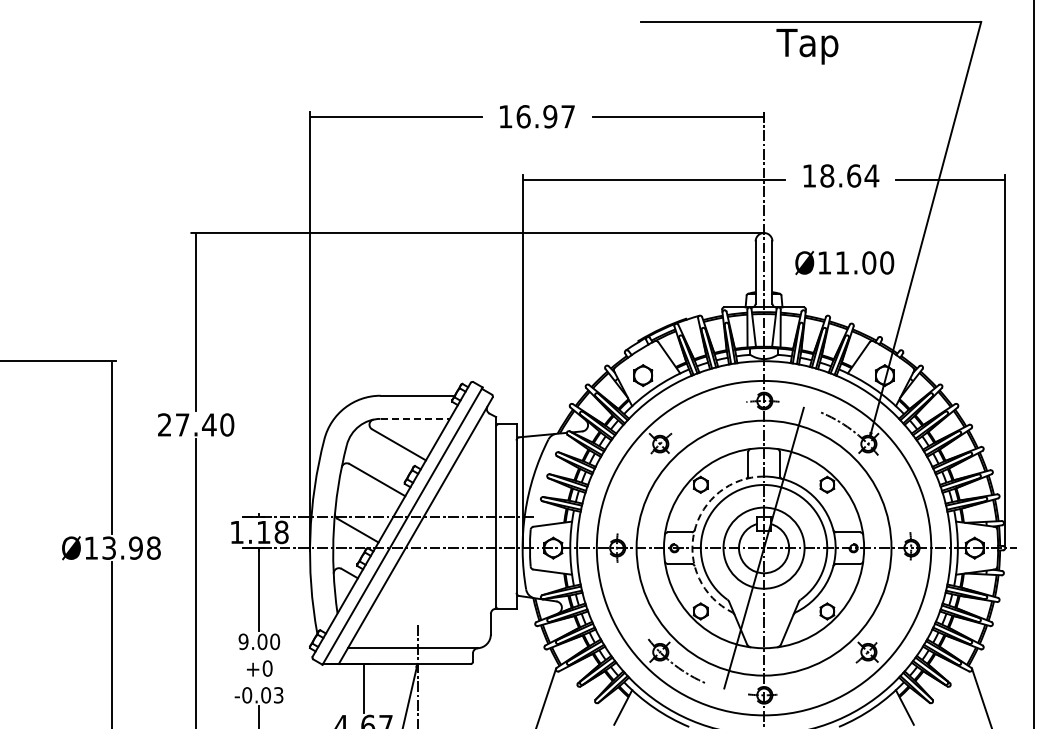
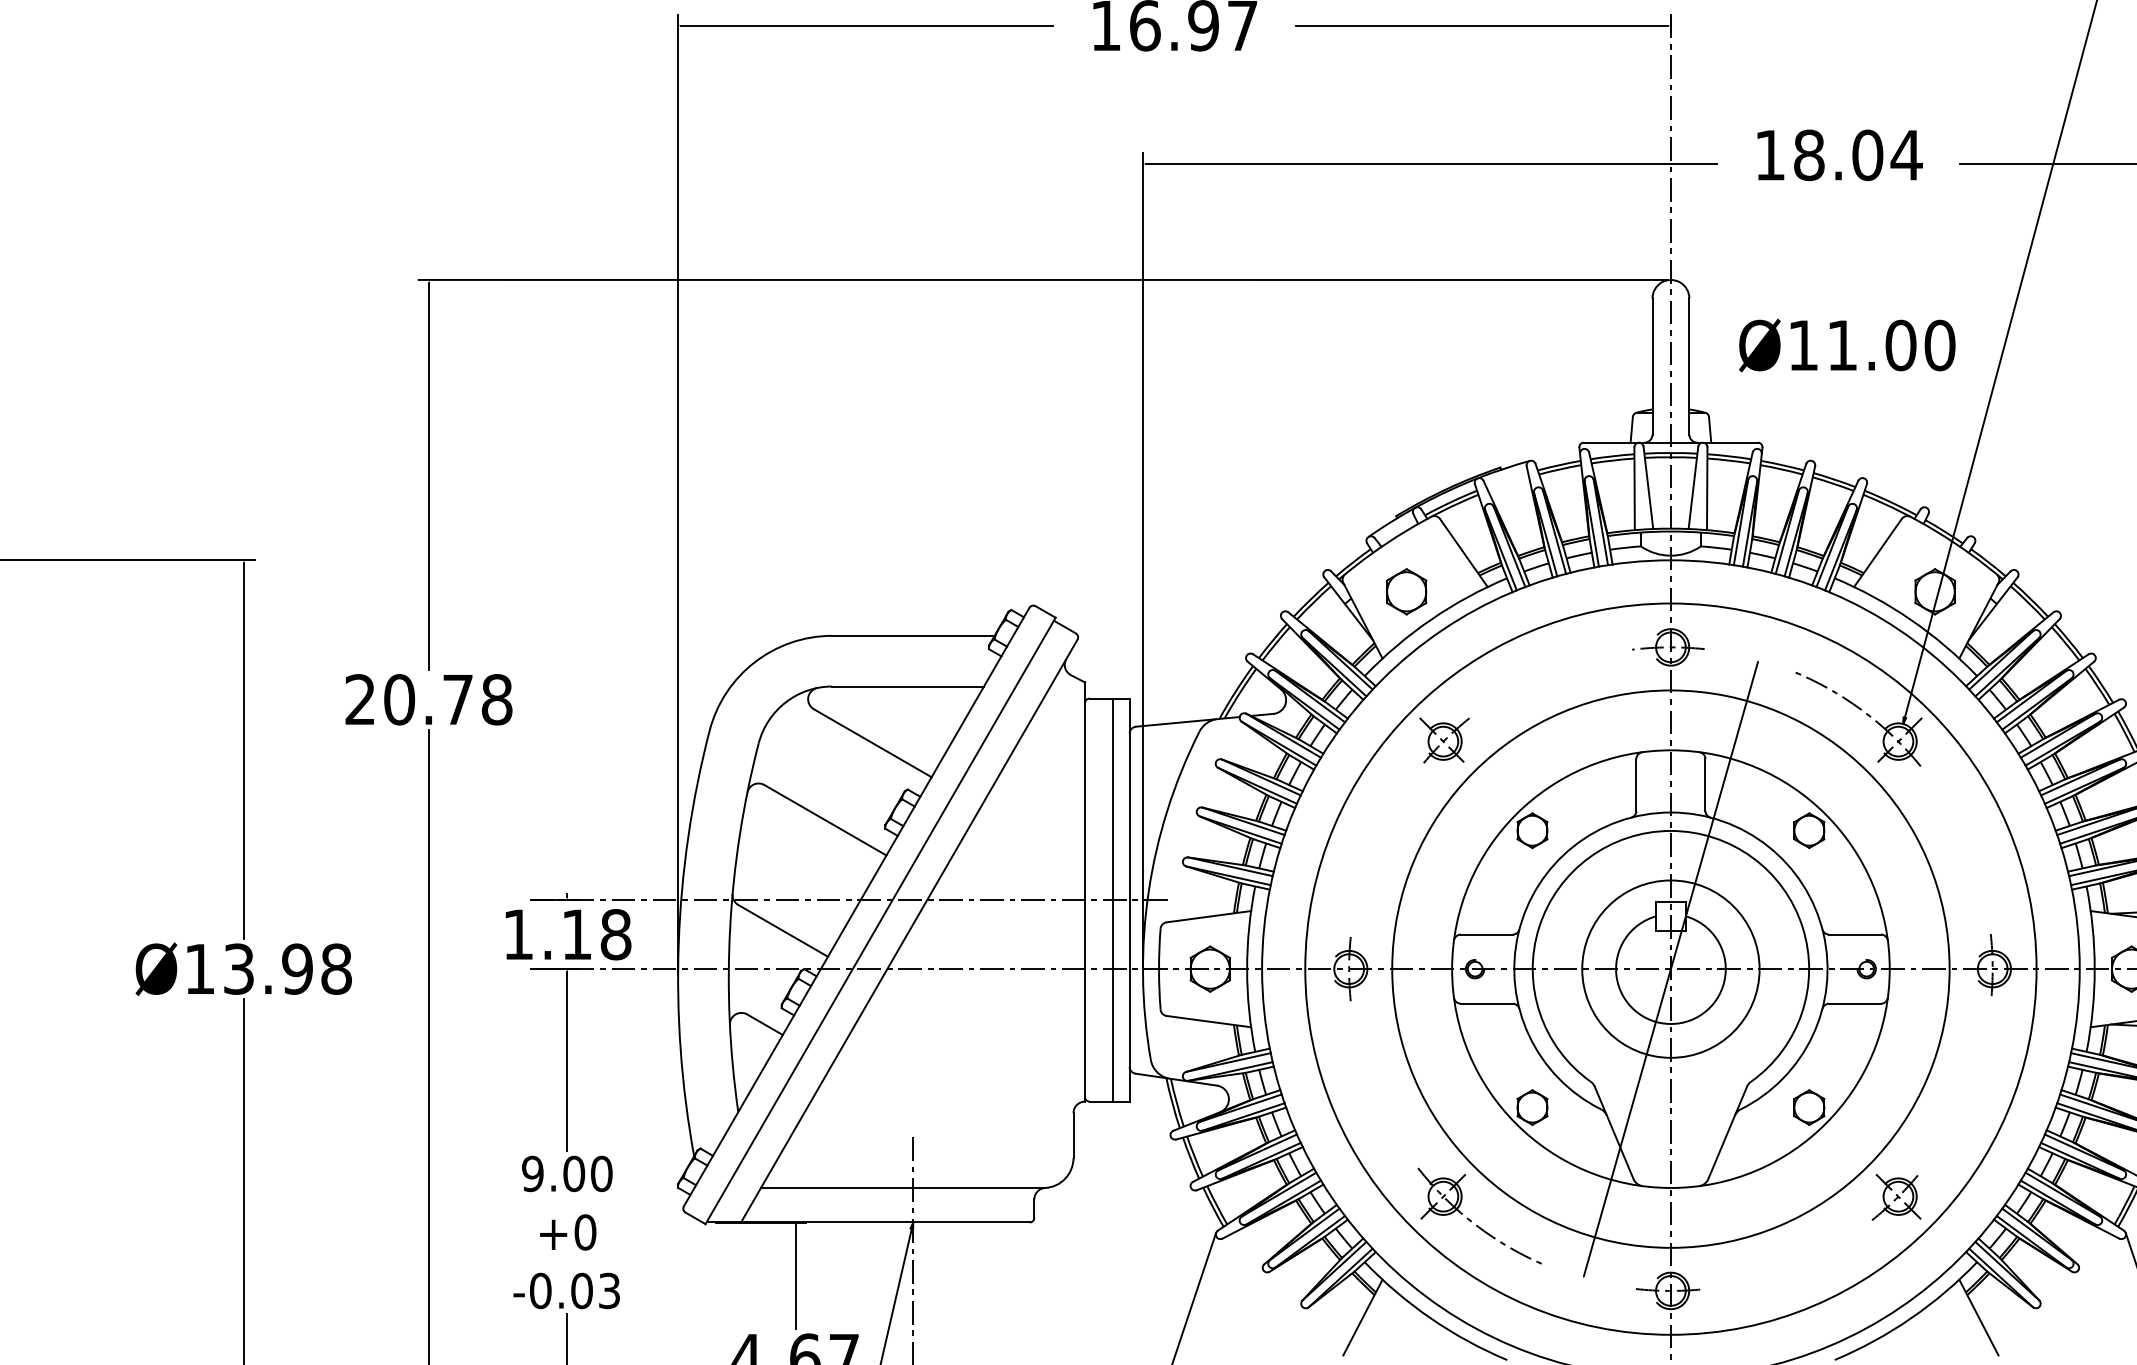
text: (854, 175) -> (1868, 154), 18.64 -> 18.04
line: (415, 418) -> (908, 685), dashed -> solid
text: (204, 424) -> (447, 698), 27.40 -> 20.78
line: (508, 516) -> (1112, 899), added
arc: (694, 531) -> (1518, 932), dashed -> solid

